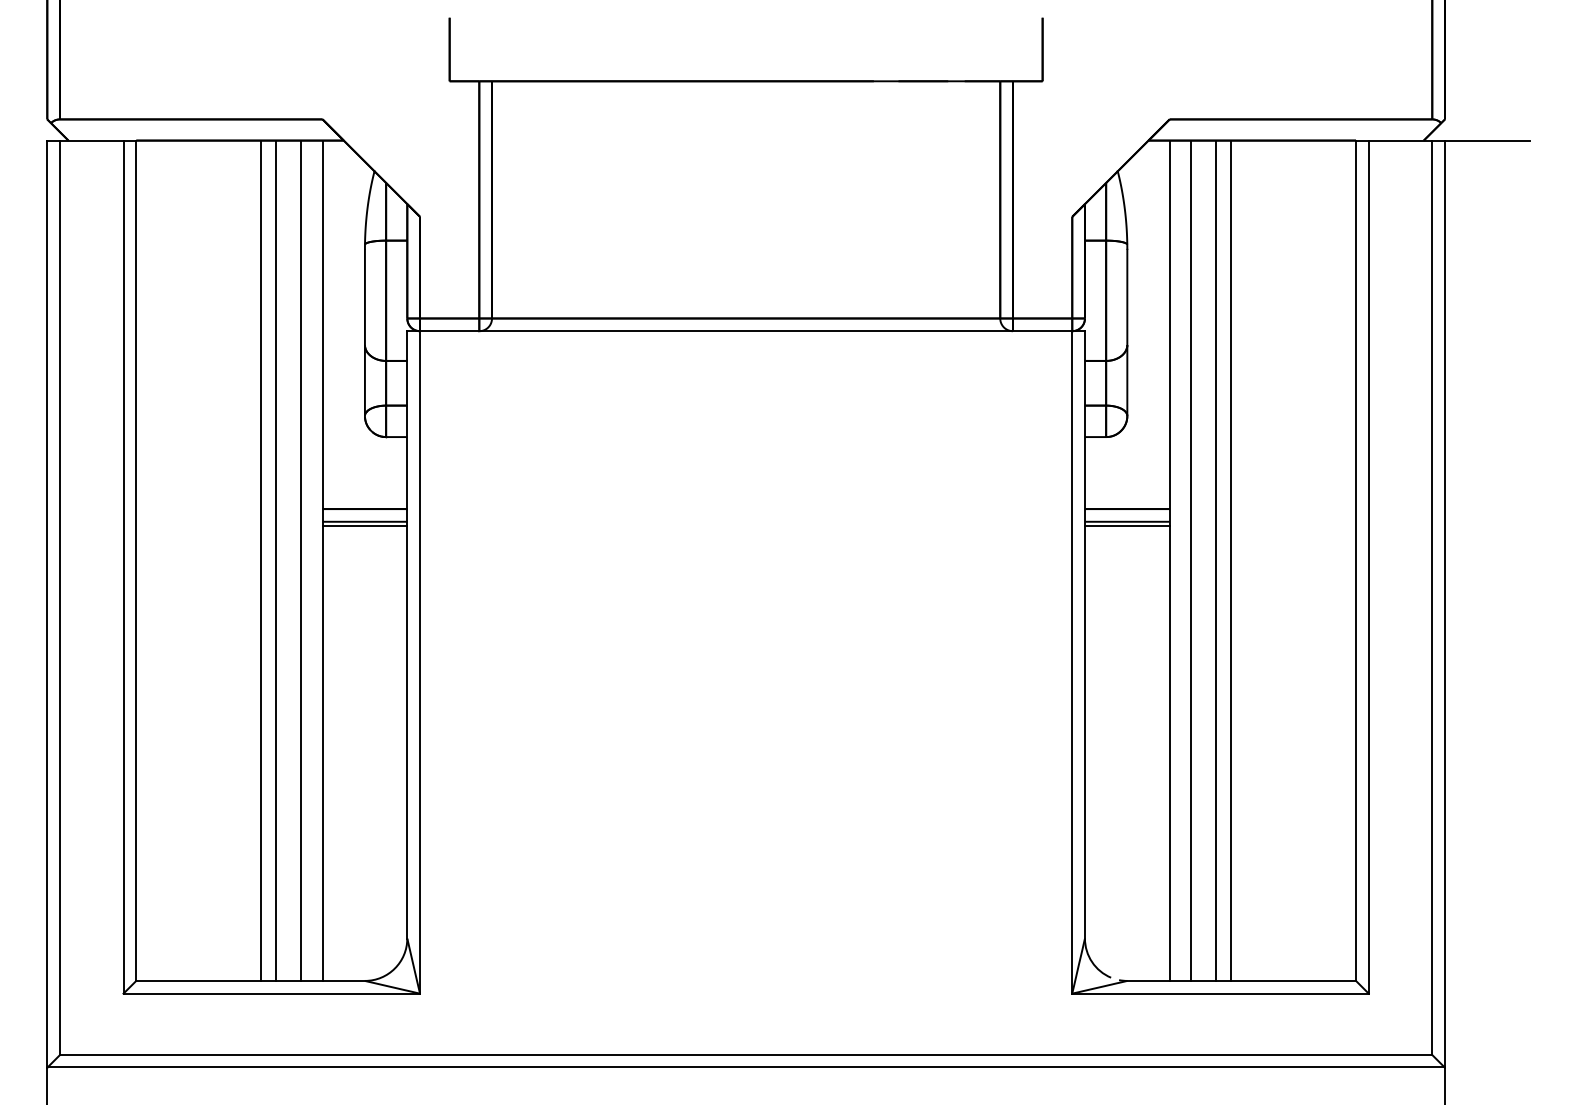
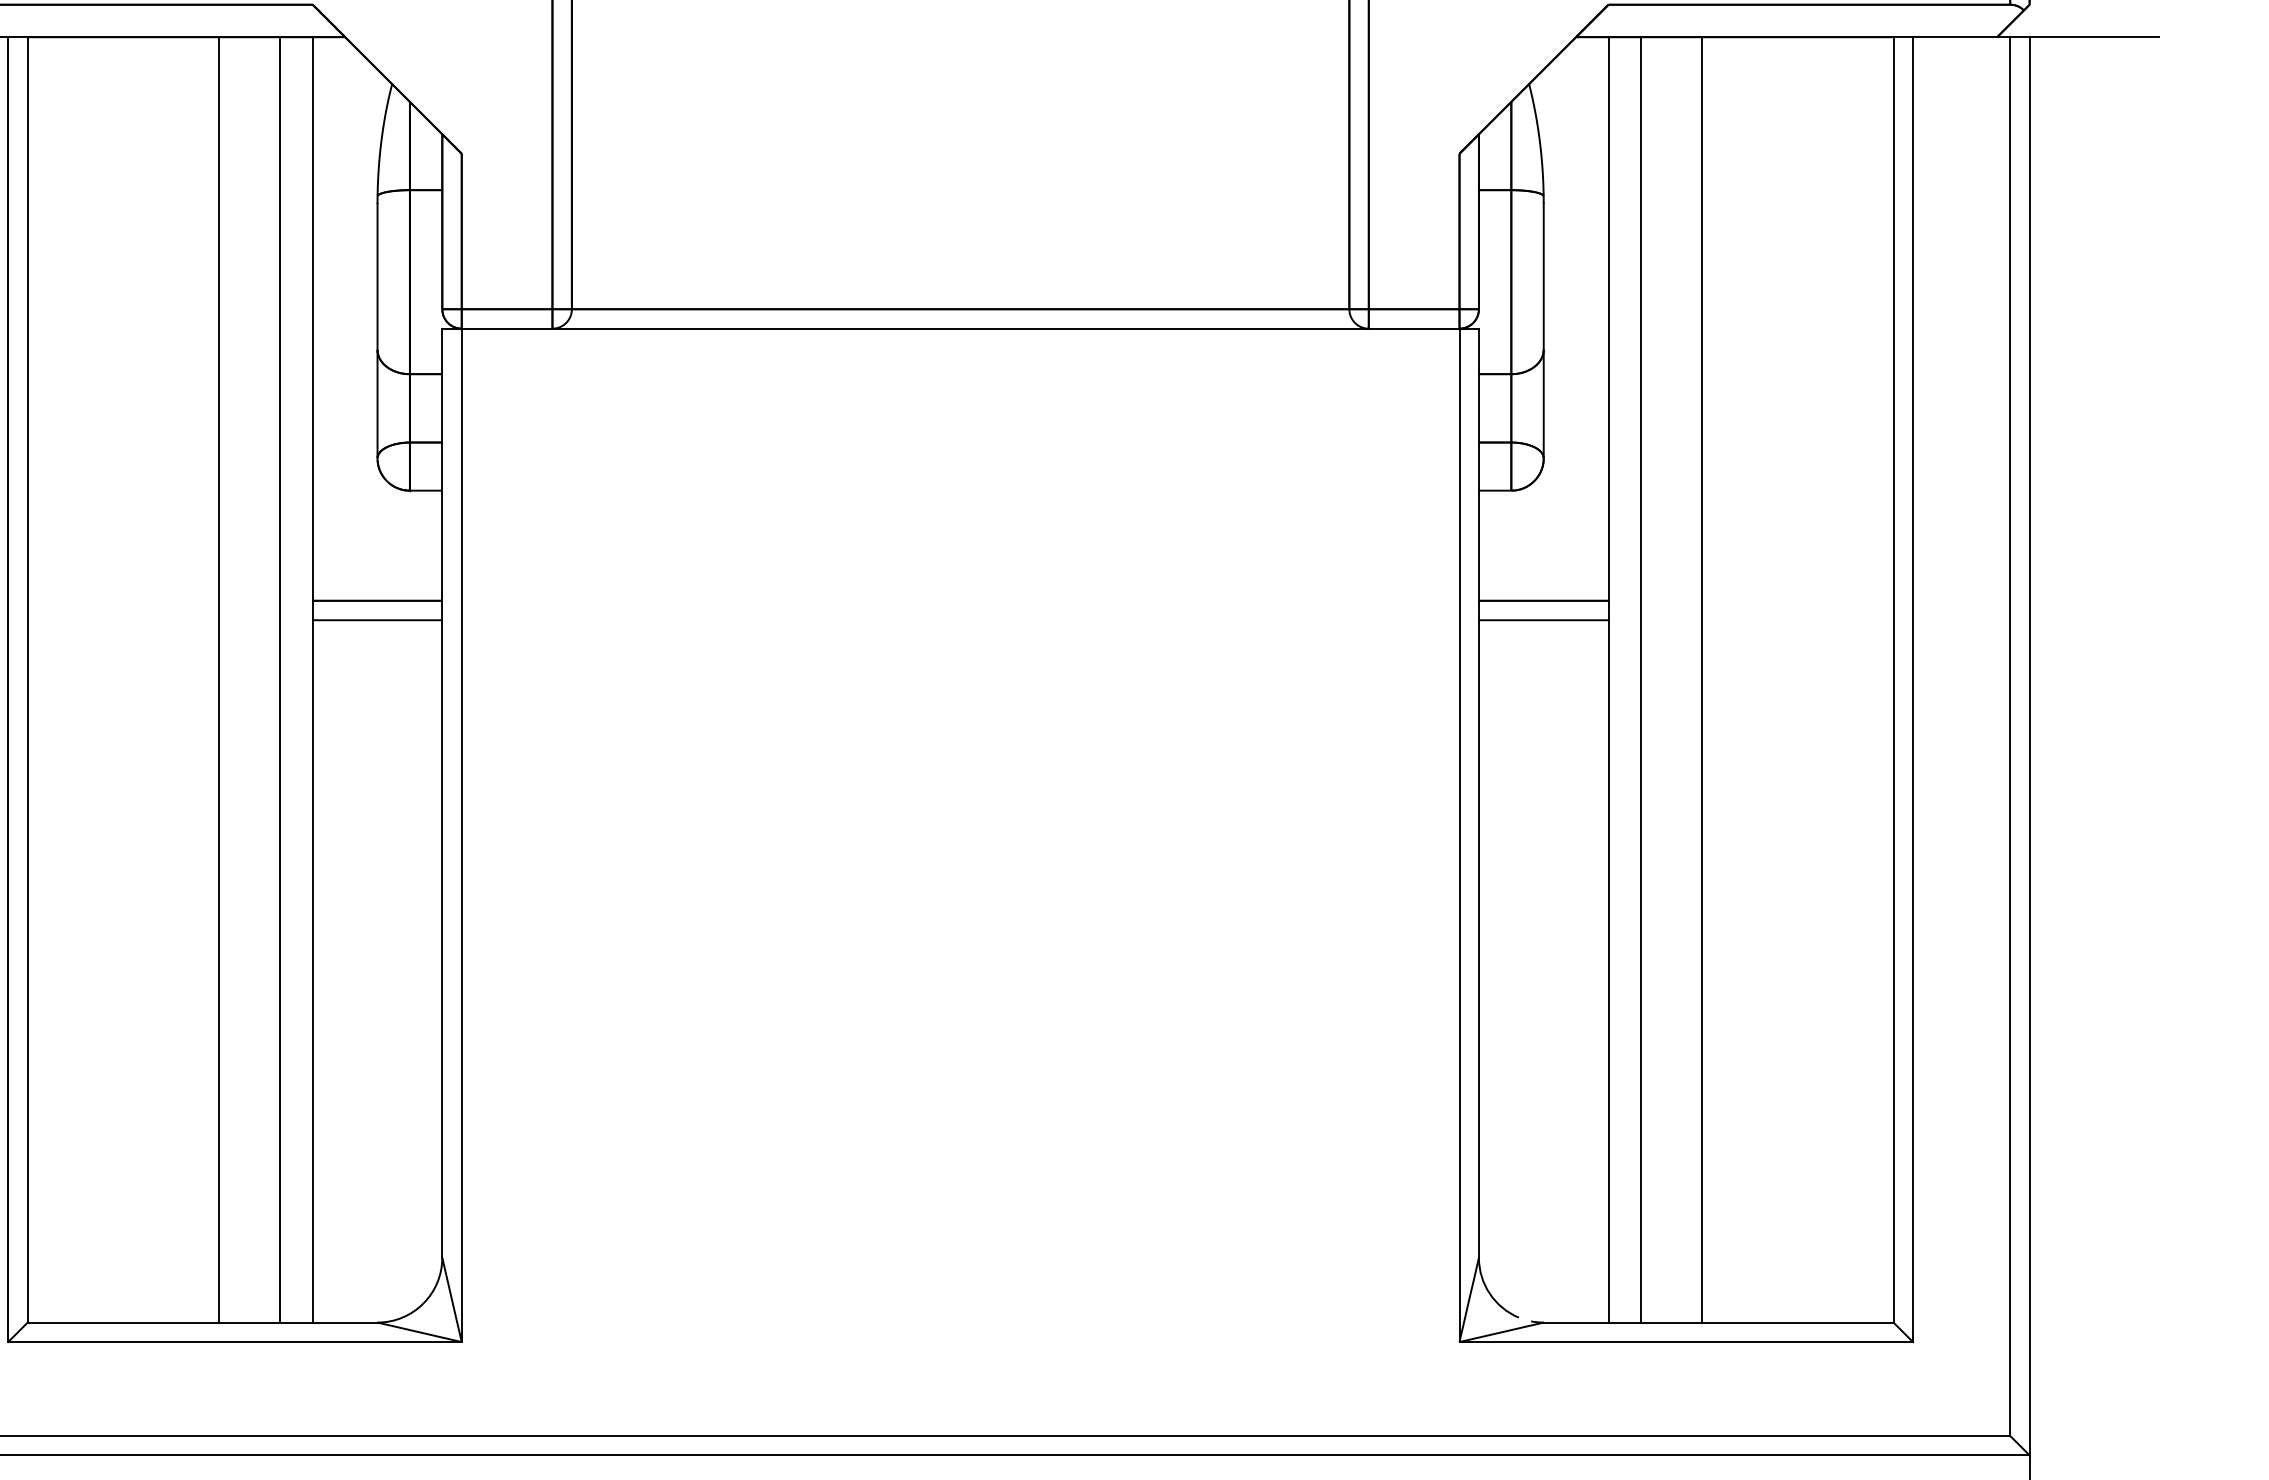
line: (364, 526) -> (376, 627), removed
line: (1126, 526) -> (1542, 627), removed
line: (275, 560) -> (240, 679), removed
line: (1216, 560) -> (1680, 679), removed

